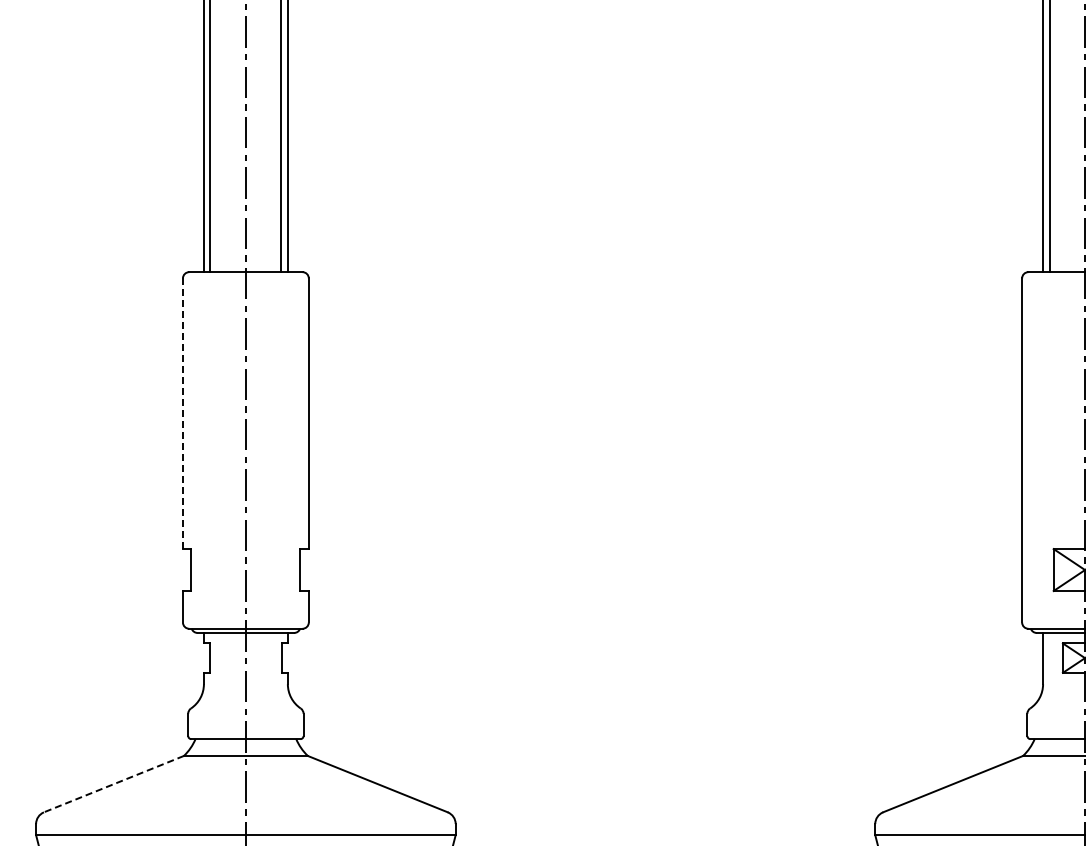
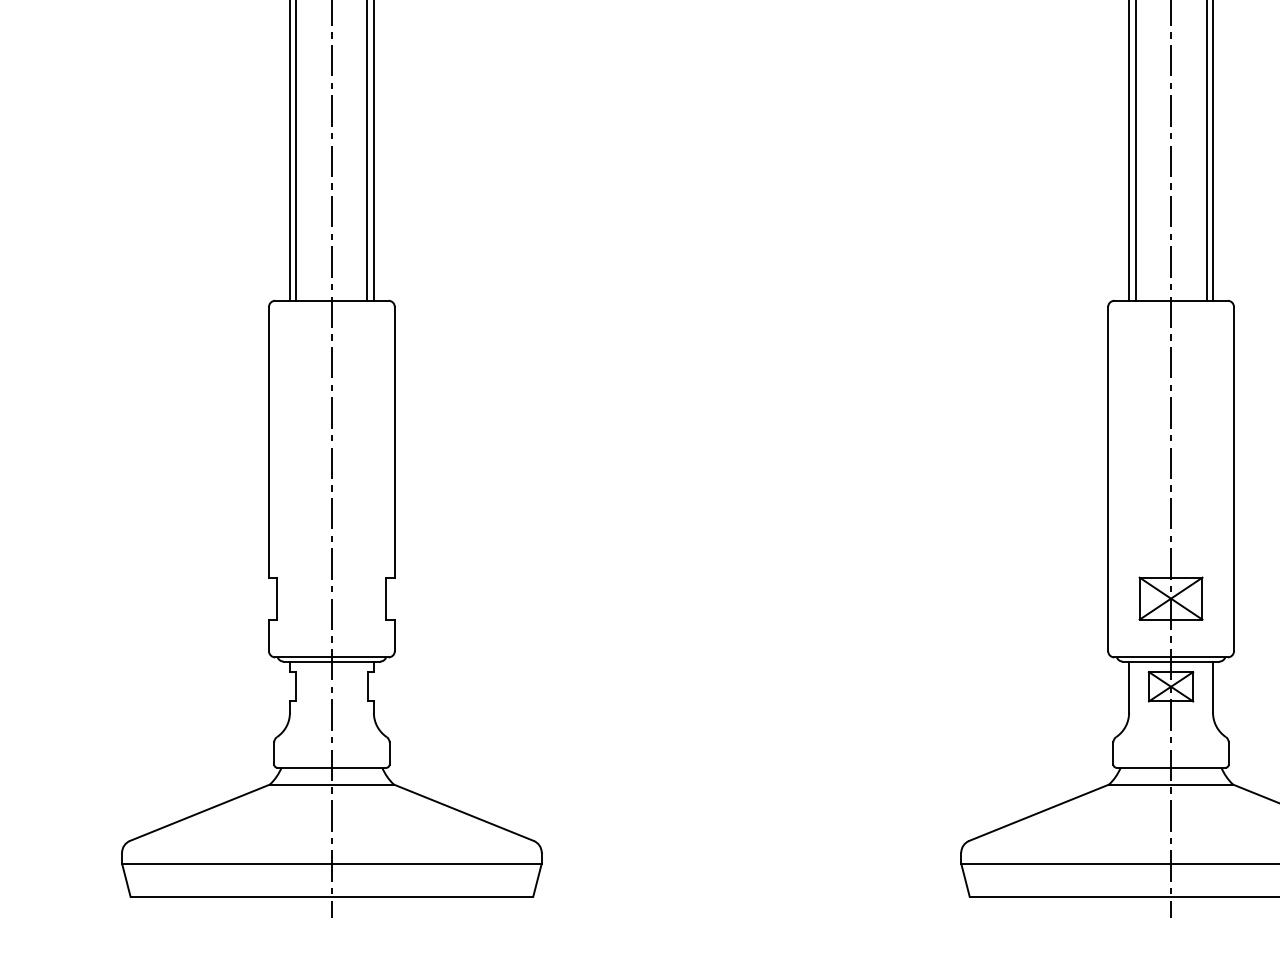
line: (182, 413) -> (268, 442), dashed -> solid
line: (113, 783) -> (199, 812), dashed -> solid

